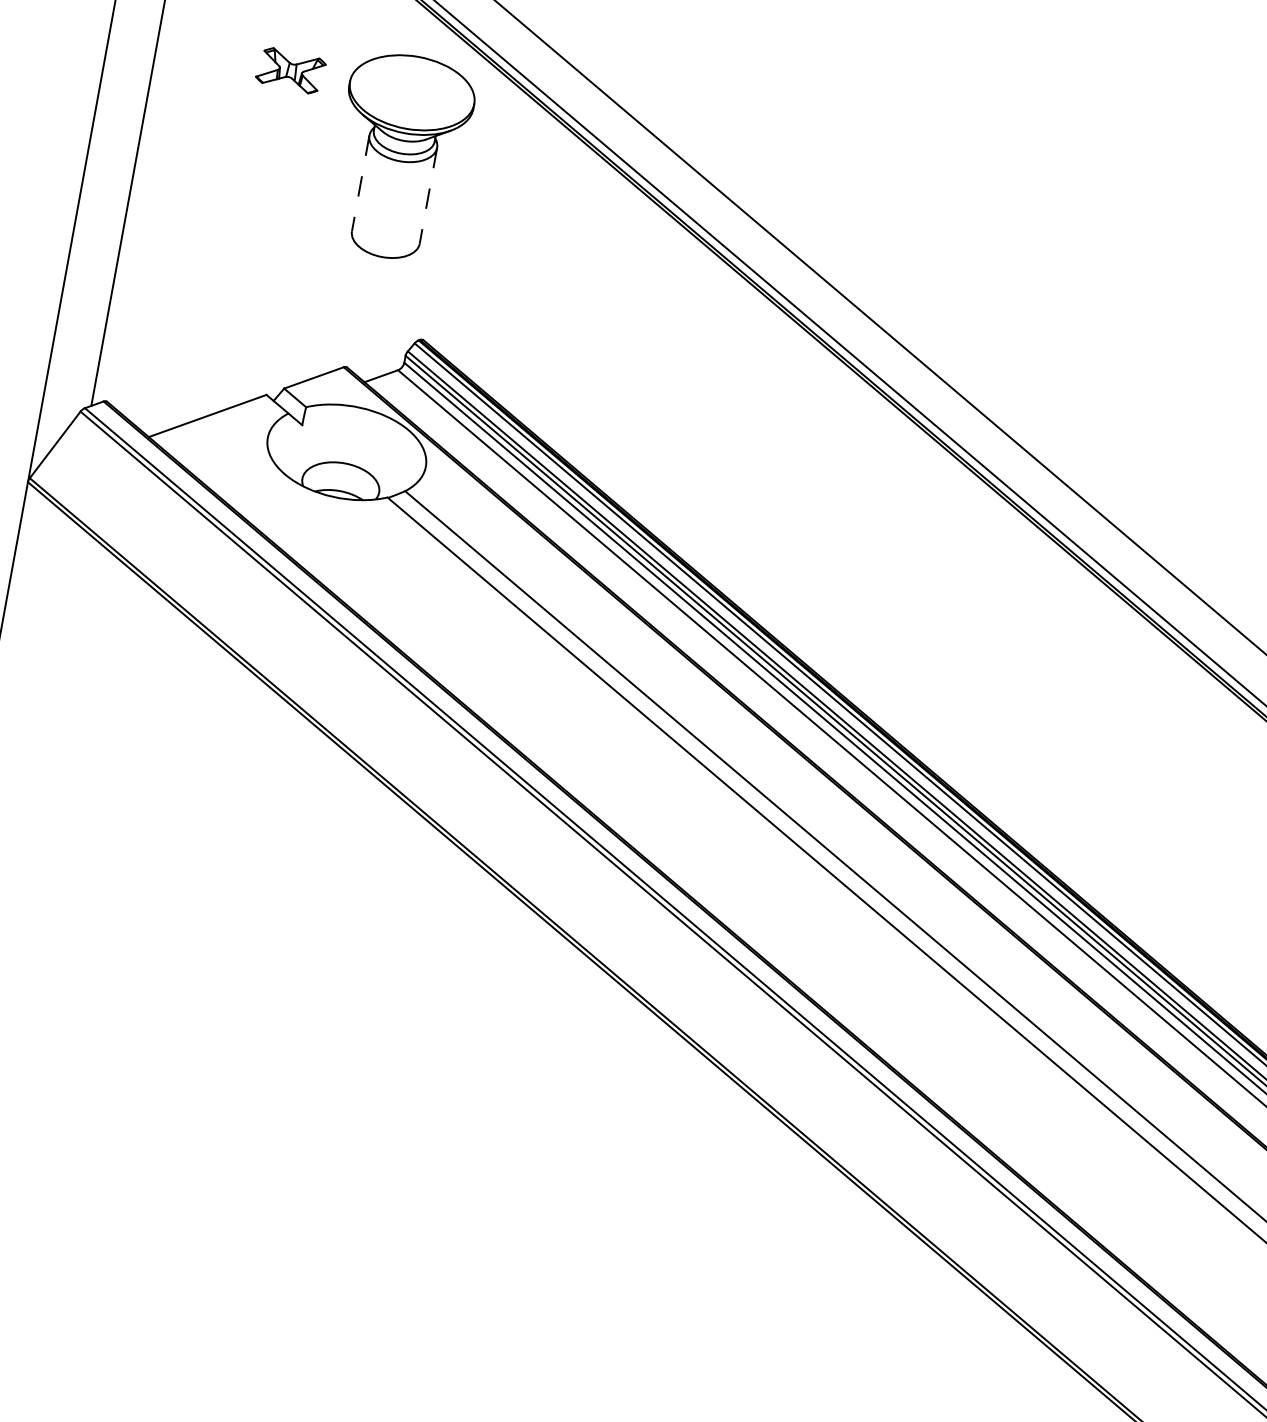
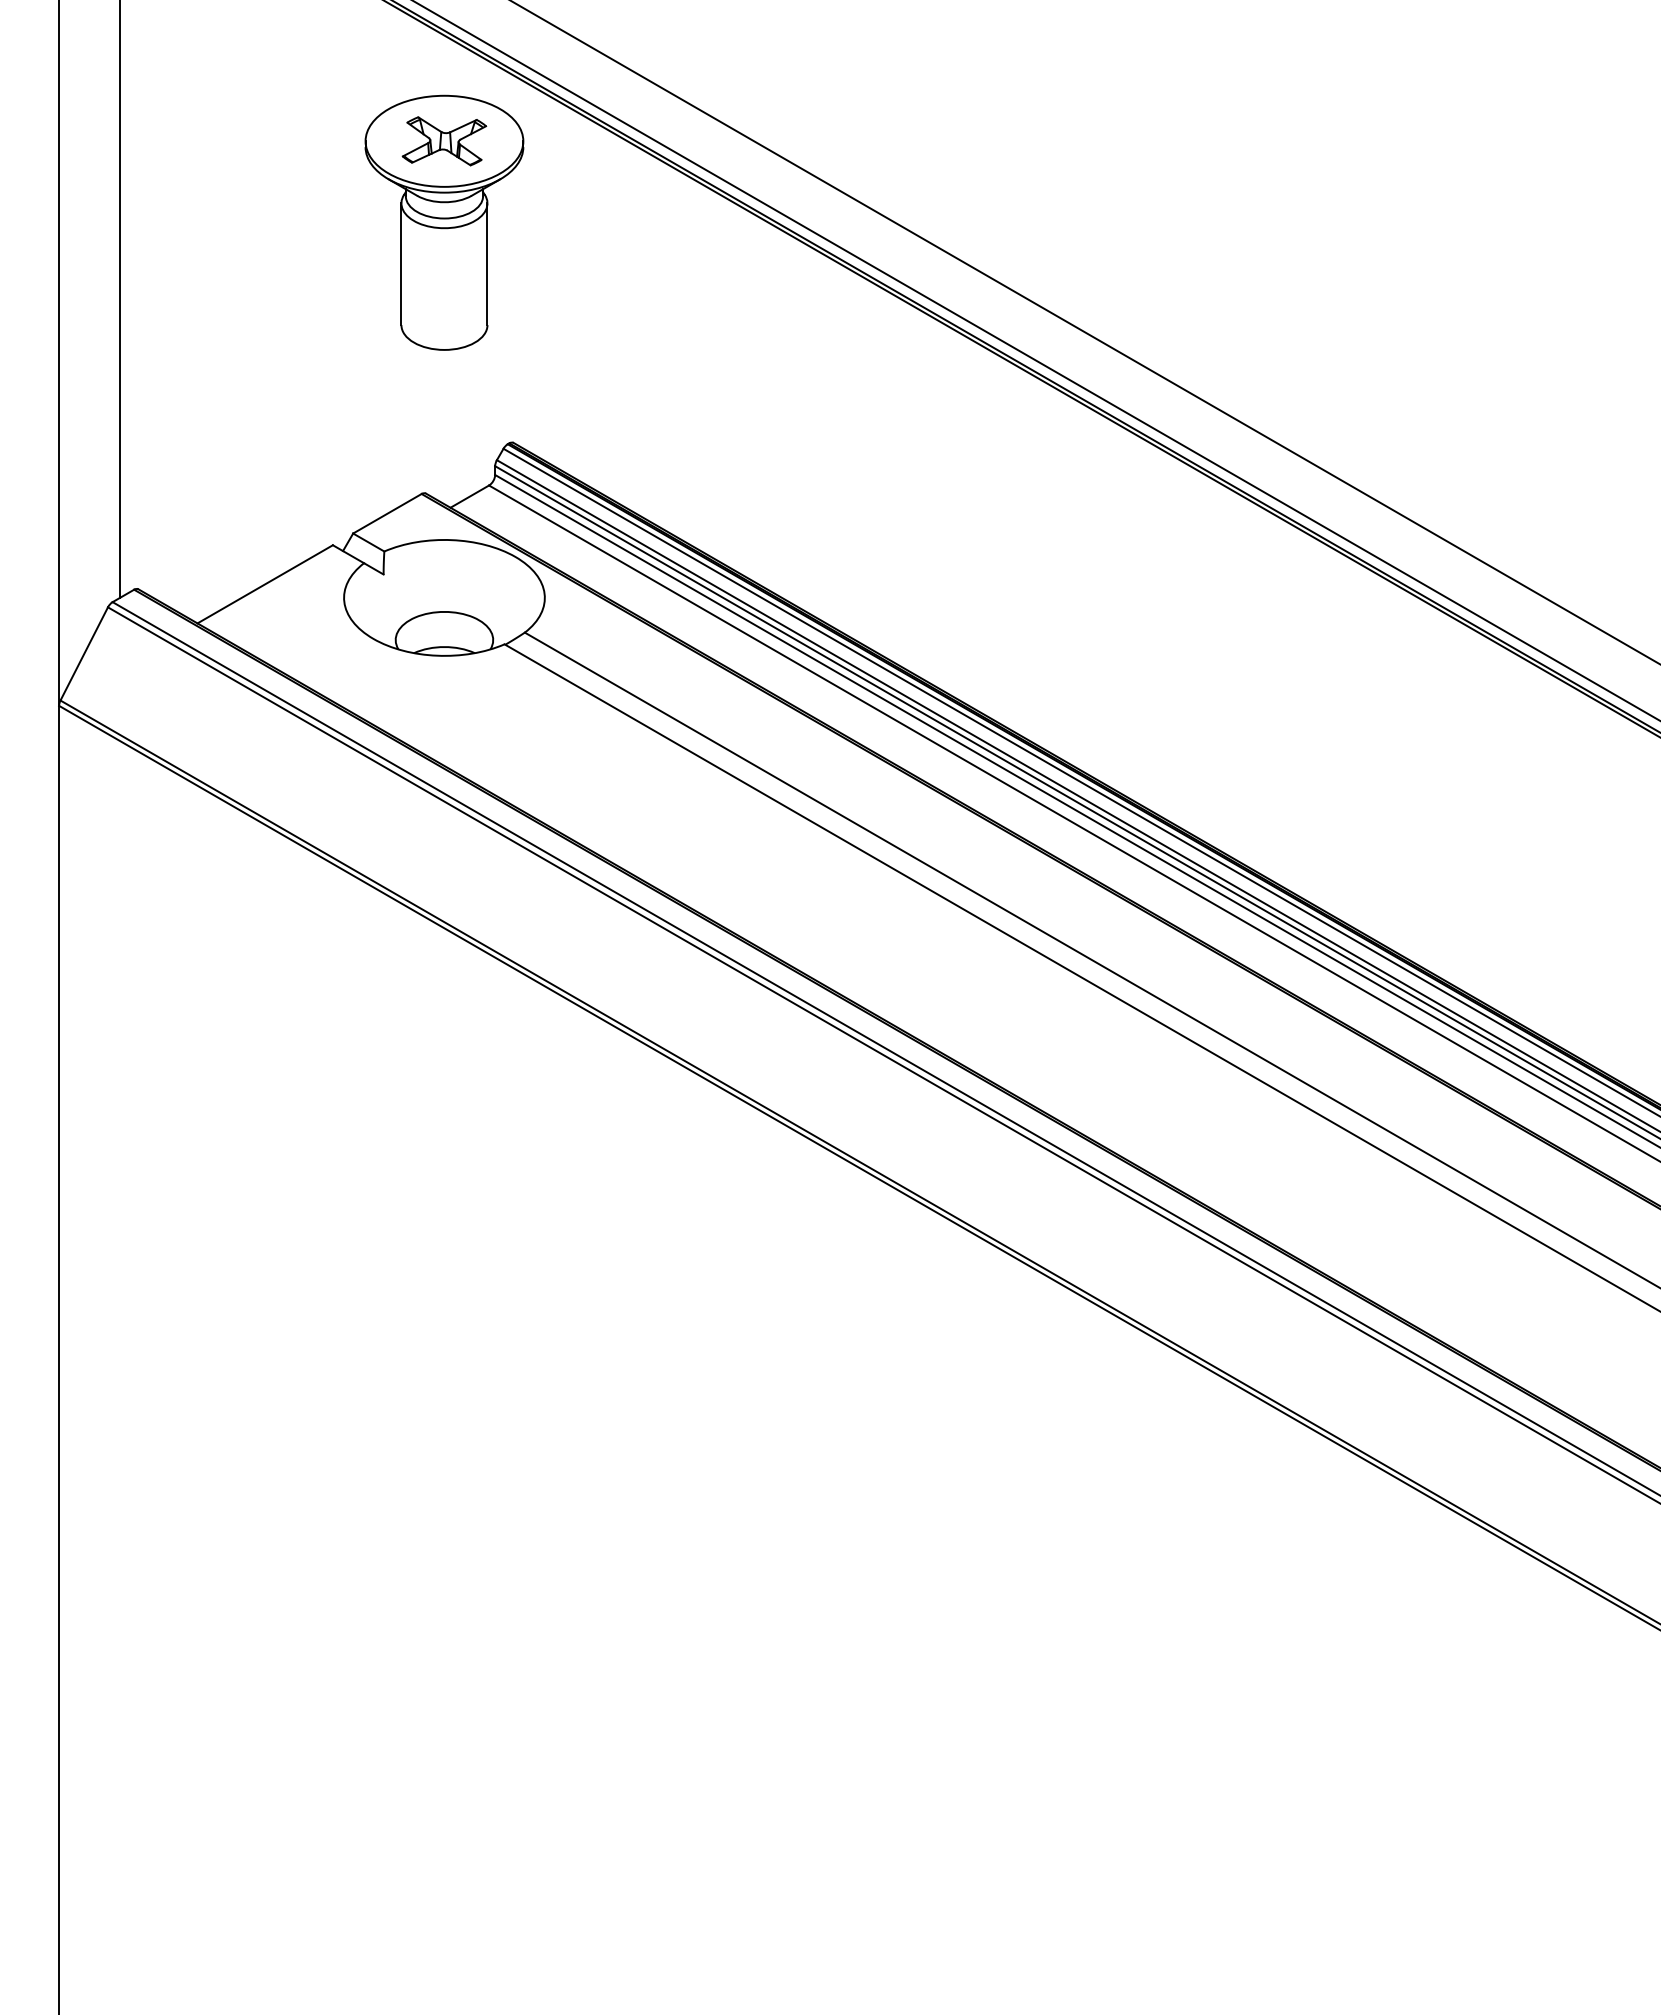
part: (290, 70) -> (444, 141), moved
line: (360, 183) -> (401, 264), dashed -> solid
line: (428, 195) -> (487, 264), dashed -> solid

